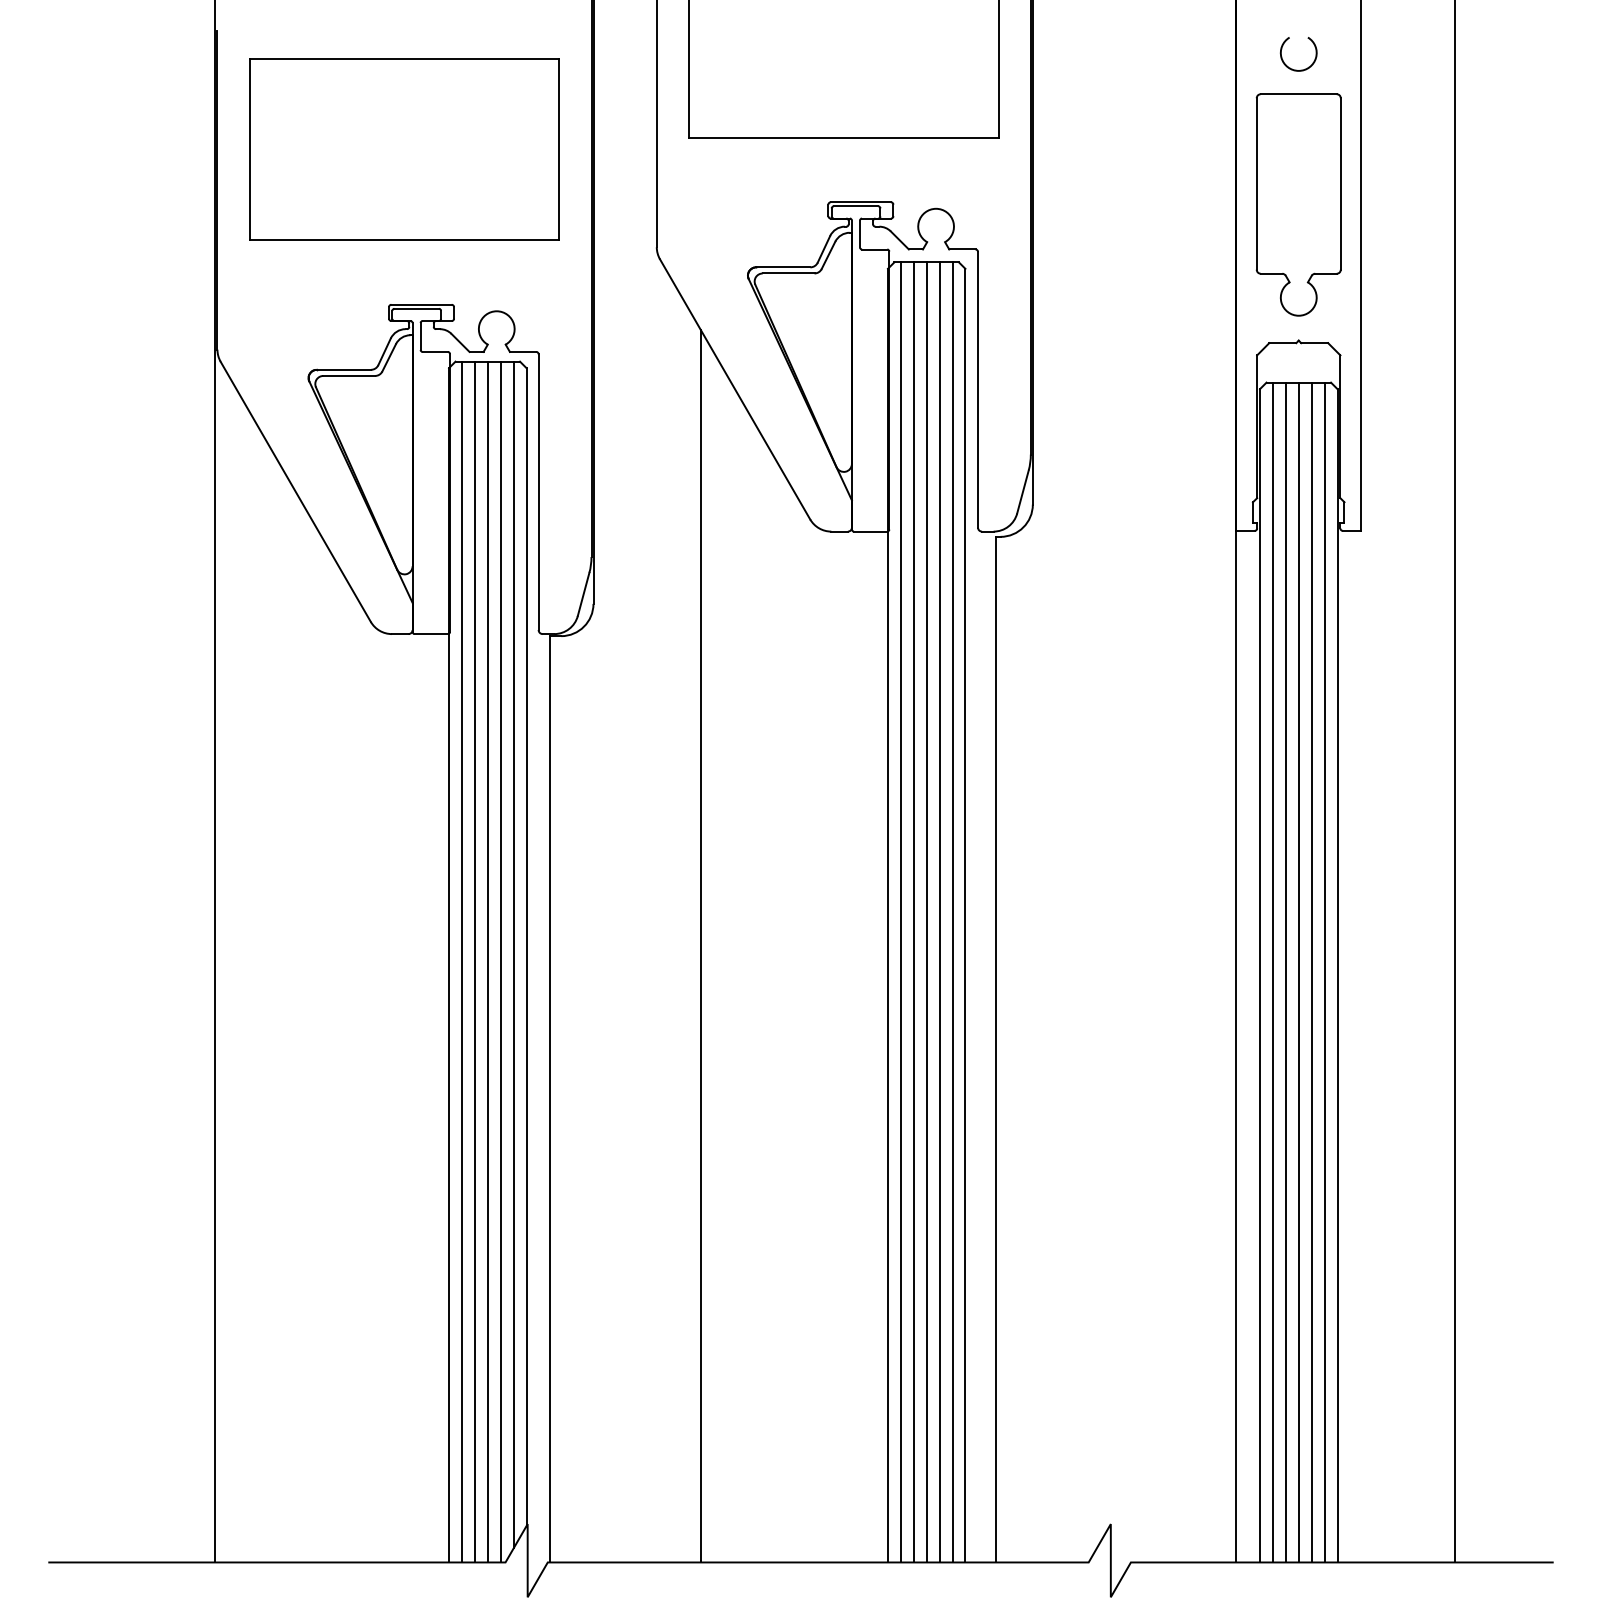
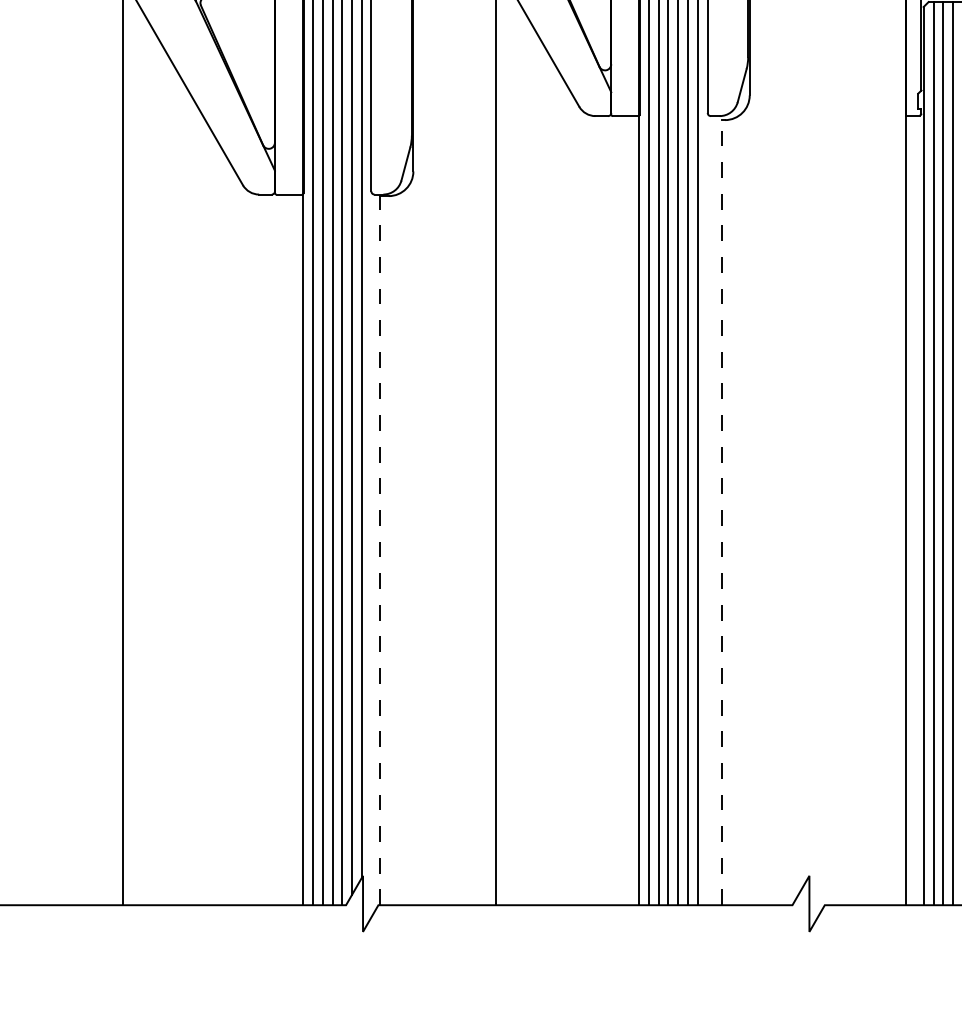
line: (996, 1049) -> (721, 512), solid -> dashed
line: (550, 1098) -> (380, 550), solid -> dashed

